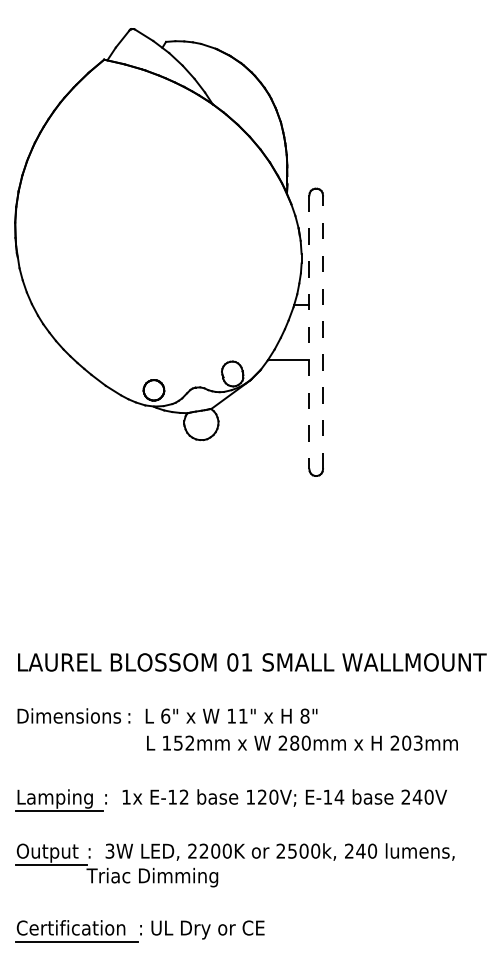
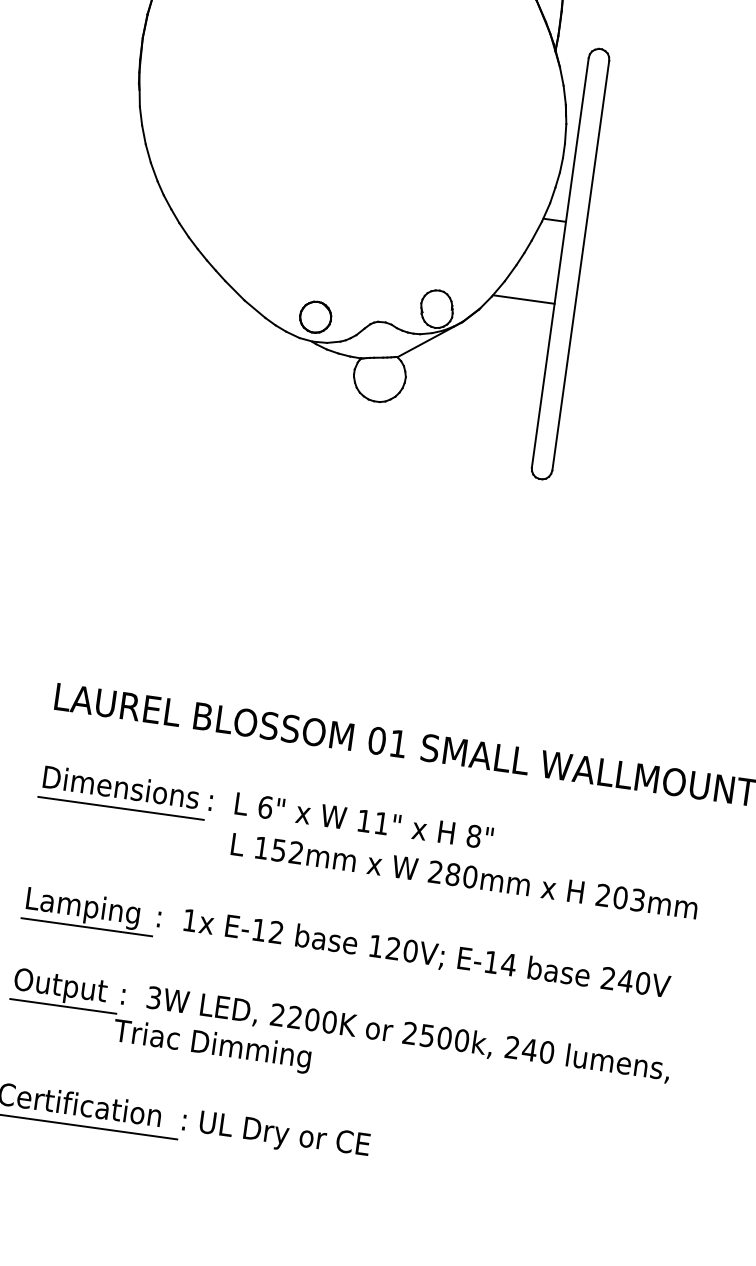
line: (309, 332) -> (560, 263), dashed -> solid
line: (323, 332) -> (581, 265), dashed -> solid
line: (70, 730) -> (120, 809), added

